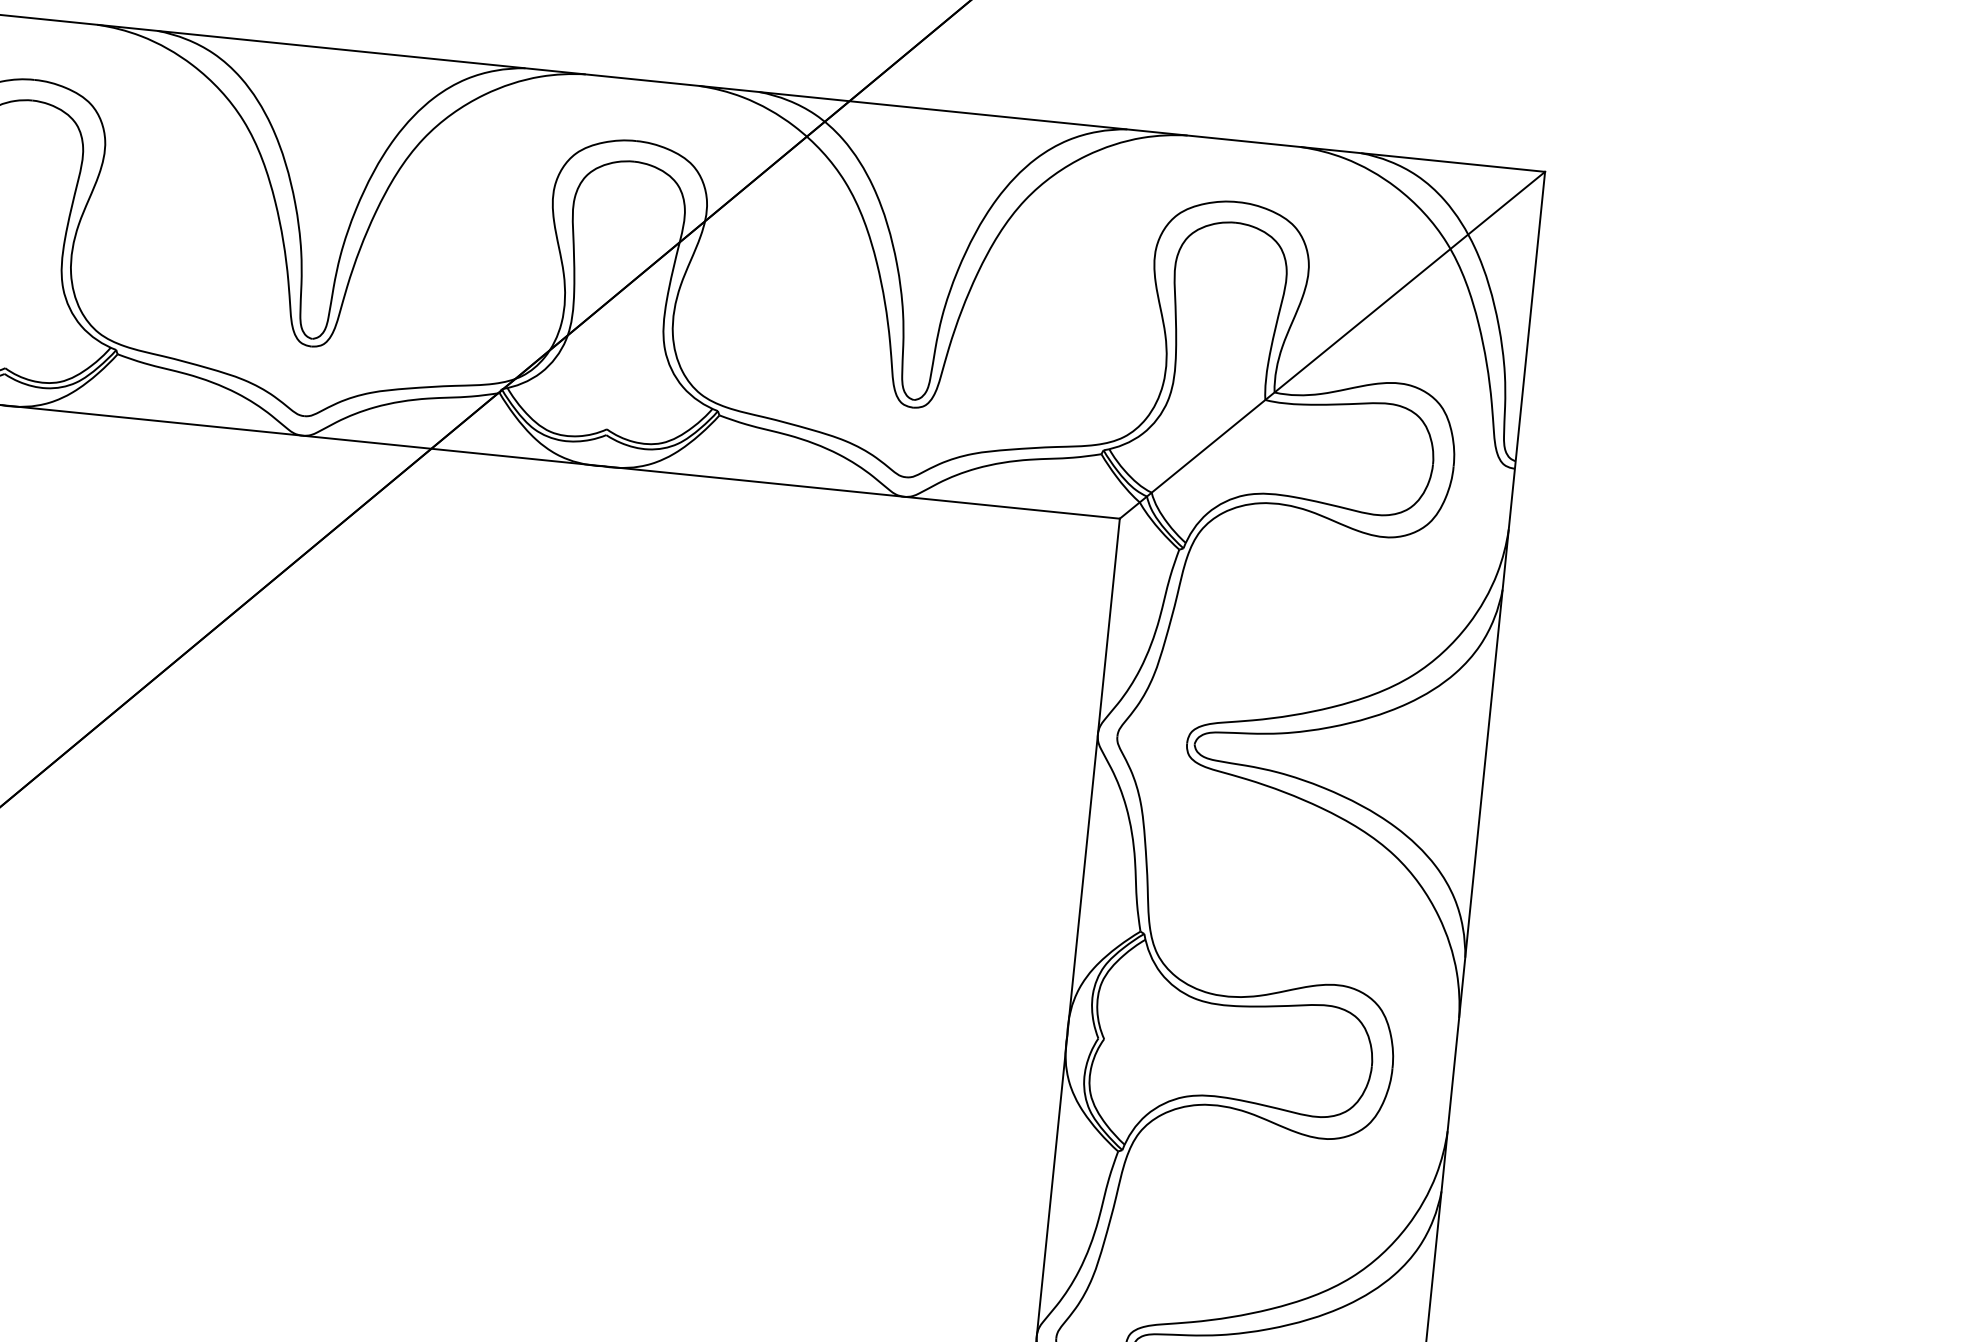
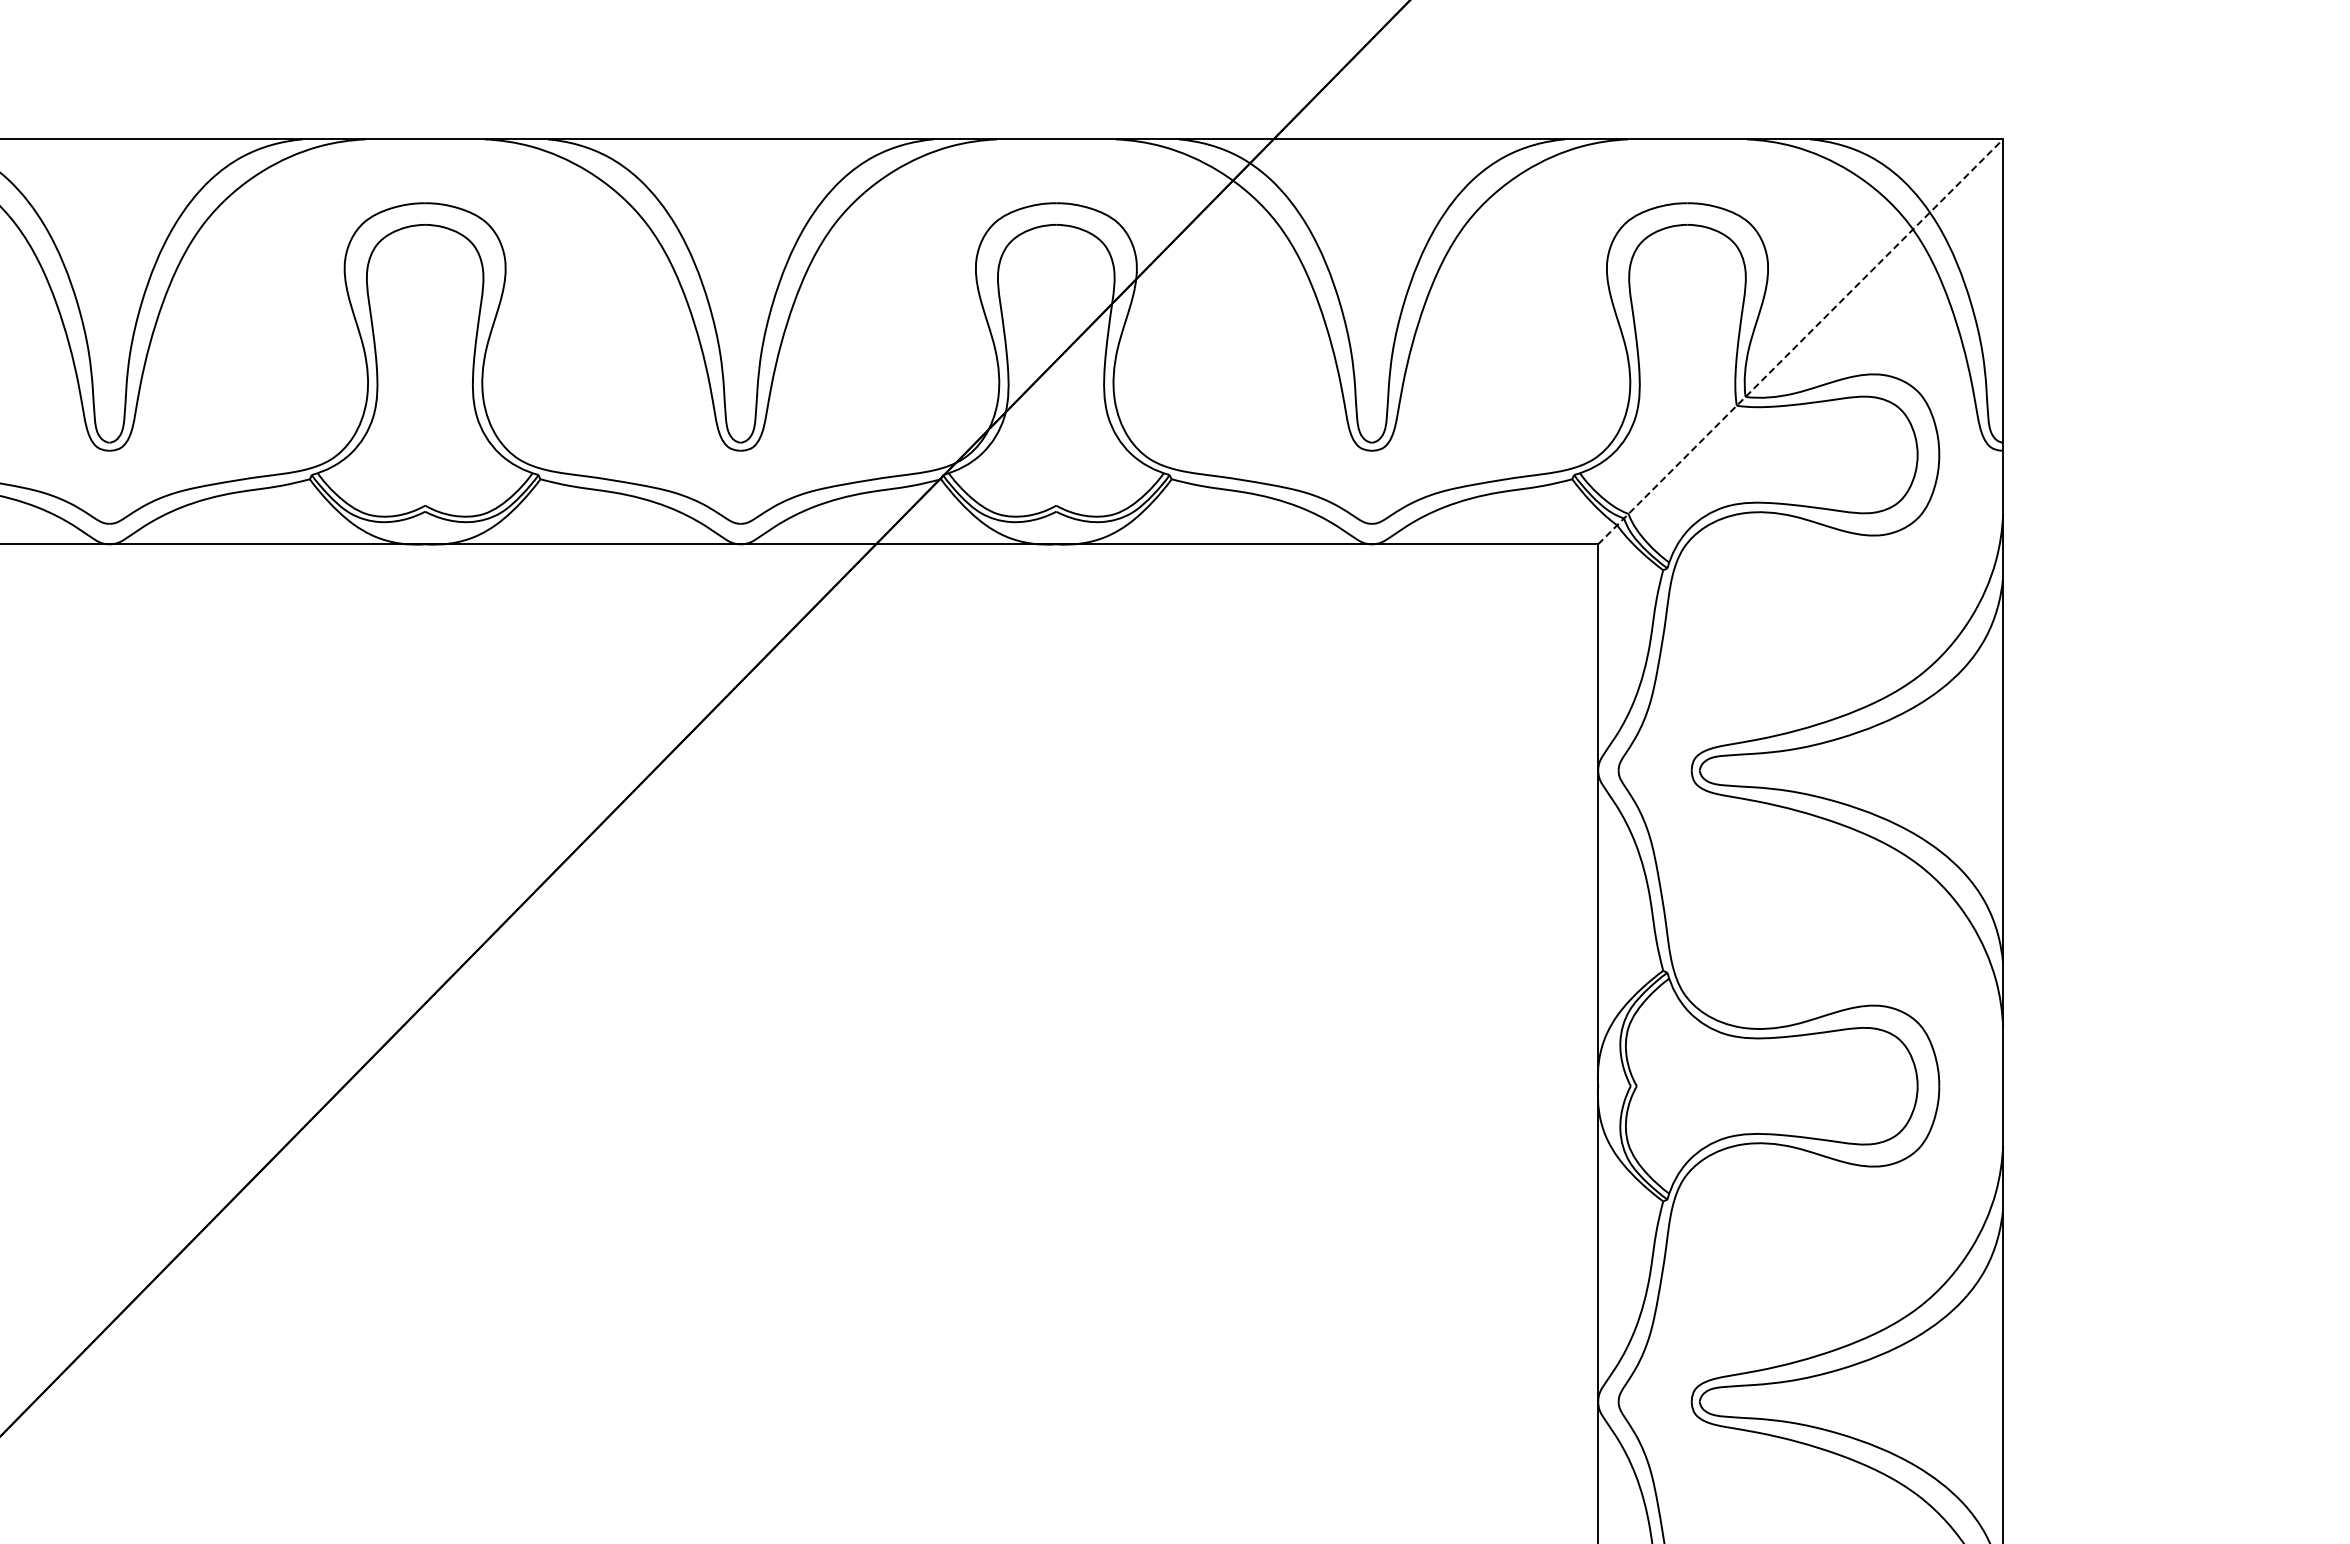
line: (1333, 345) -> (1801, 341), solid -> dashed

